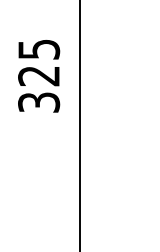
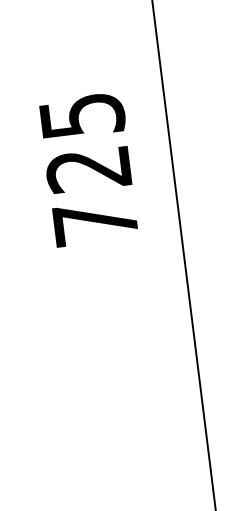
text: (39, 102) -> (96, 222), 325 -> 725

